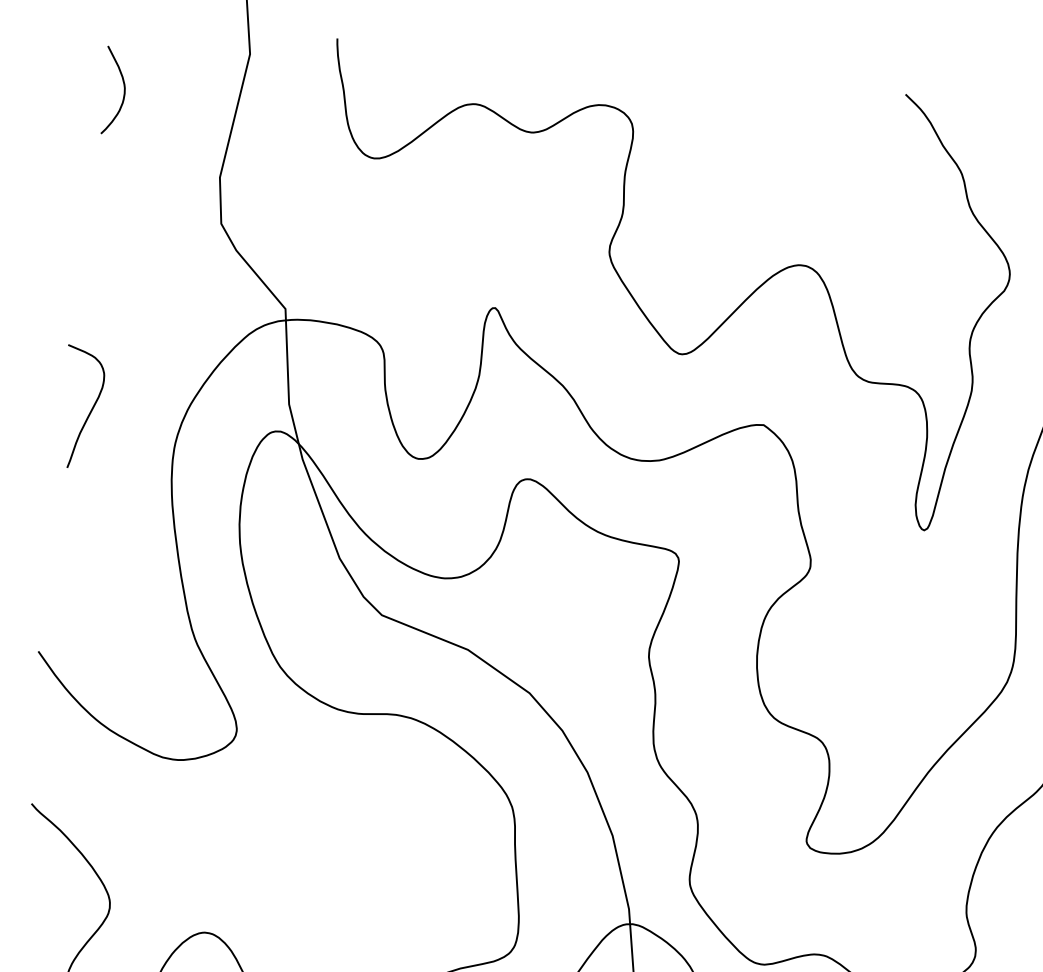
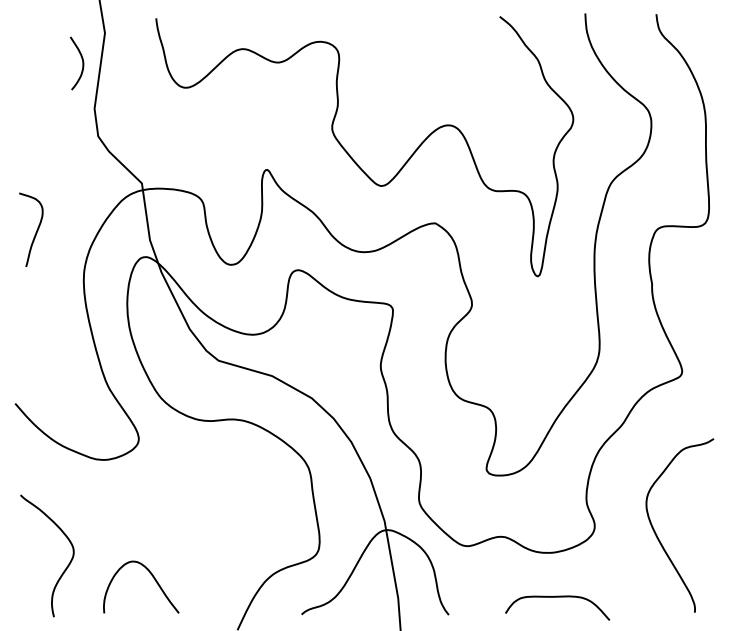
curve: (123, 91) -> (82, 63), moved
curve: (90, 407) -> (36, 229), moved

